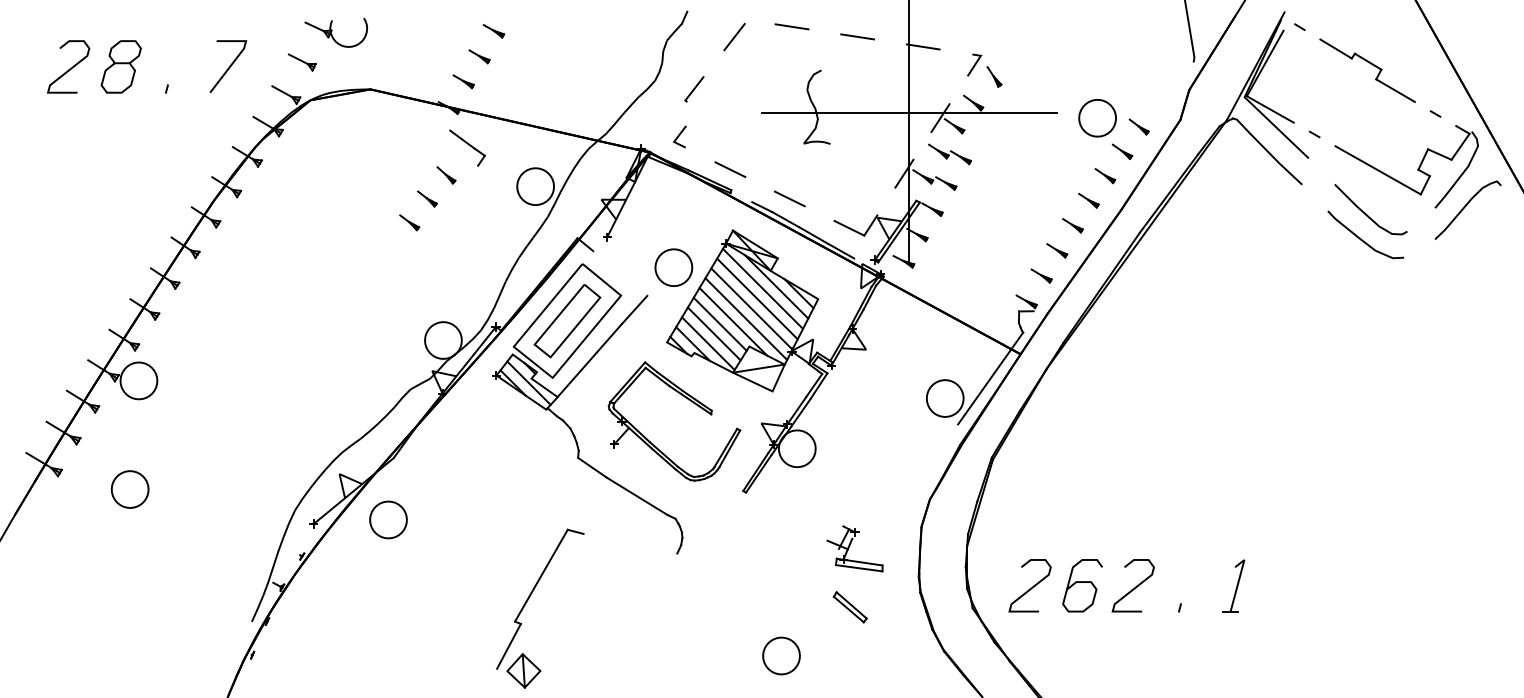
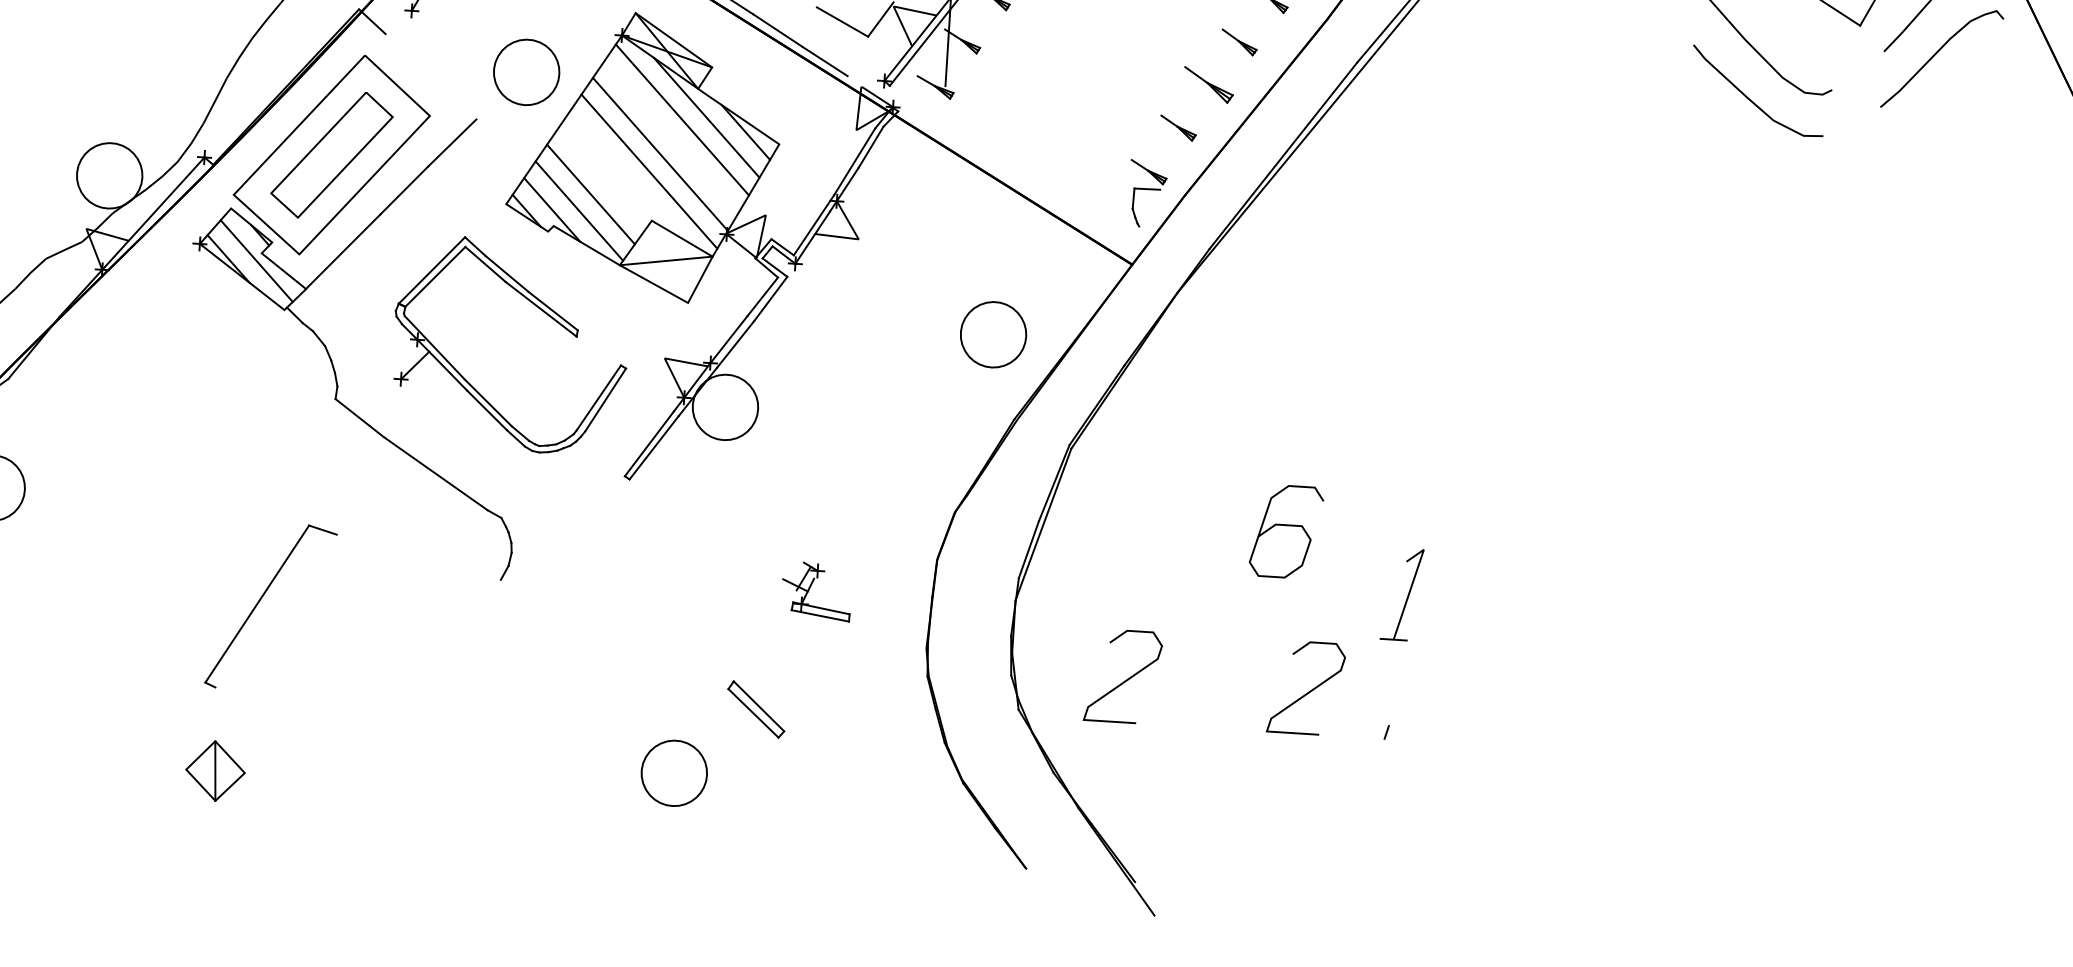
part: (1057, 250) -> (1209, 84), size x1.4
line: (757, 298) -> (671, 136), removed
line: (733, 321) -> (626, 174), removed
line: (719, 323) -> (601, 176), removed
line: (990, 378) -> (1076, 304), removed
part: (854, 548) -> (815, 590), size x0.7
curve: (1082, 582) -> (1286, 525), moved
part: (1233, 585) -> (1401, 593), moved
part: (849, 607) -> (754, 709), moved
line: (508, 645) -> (191, 724), removed

